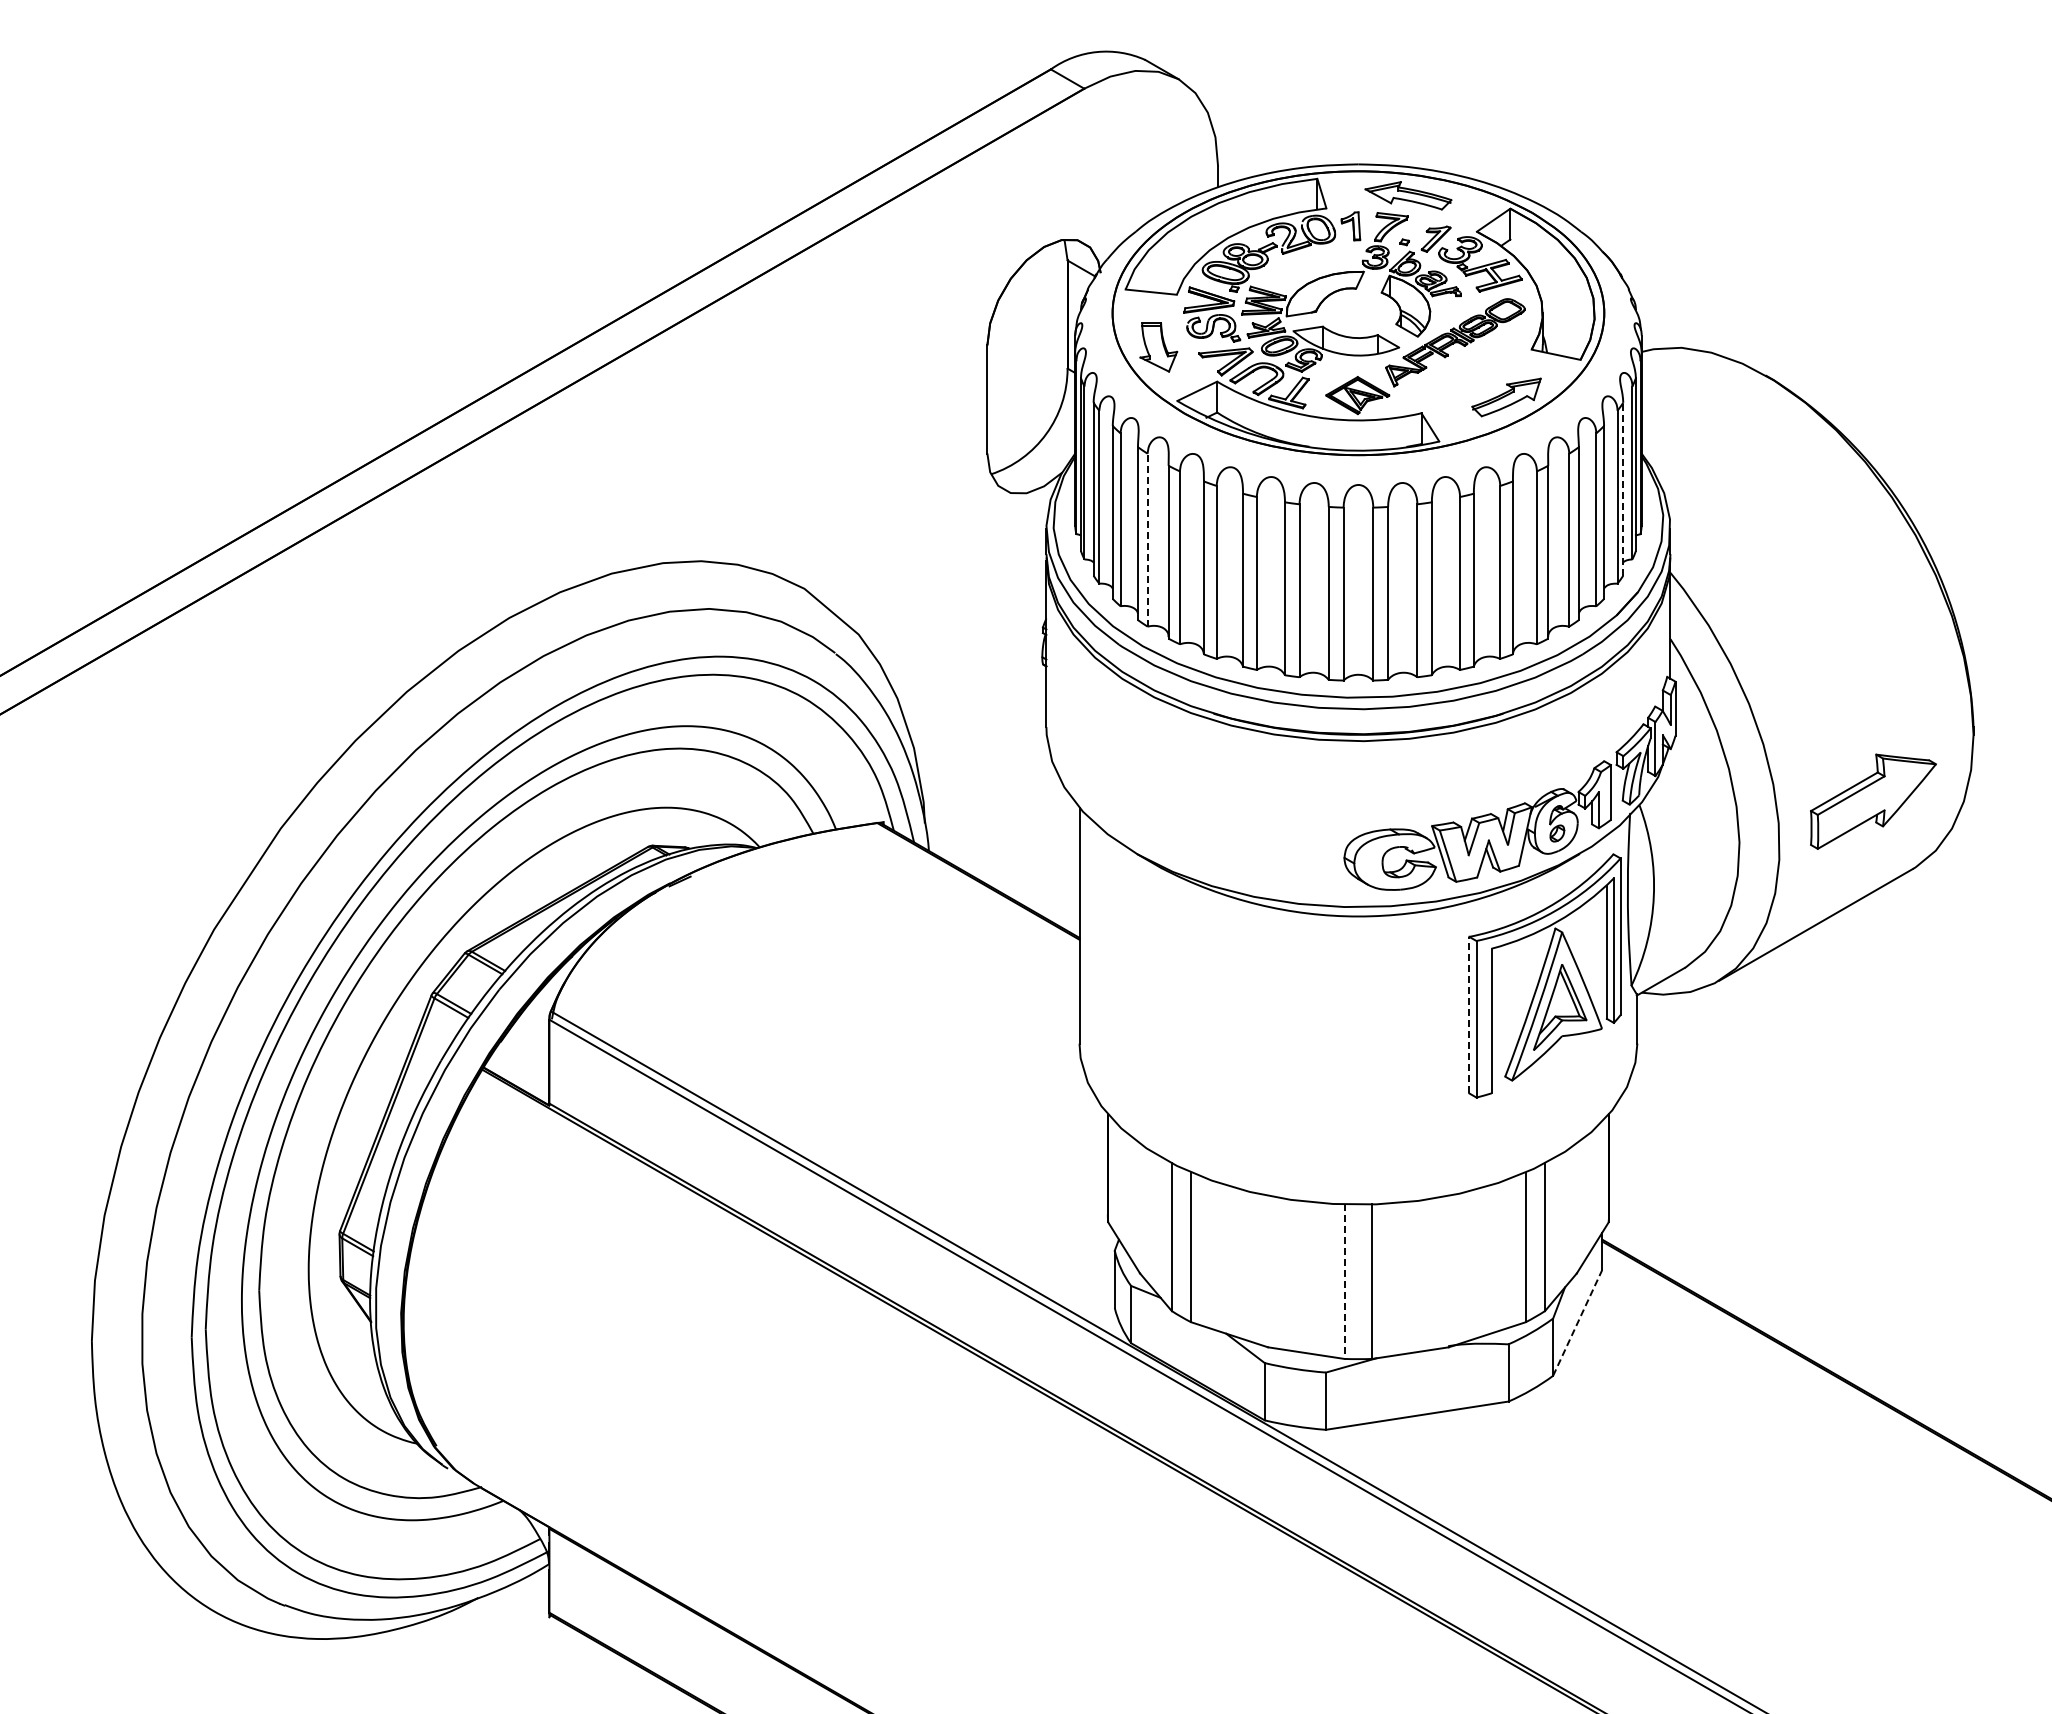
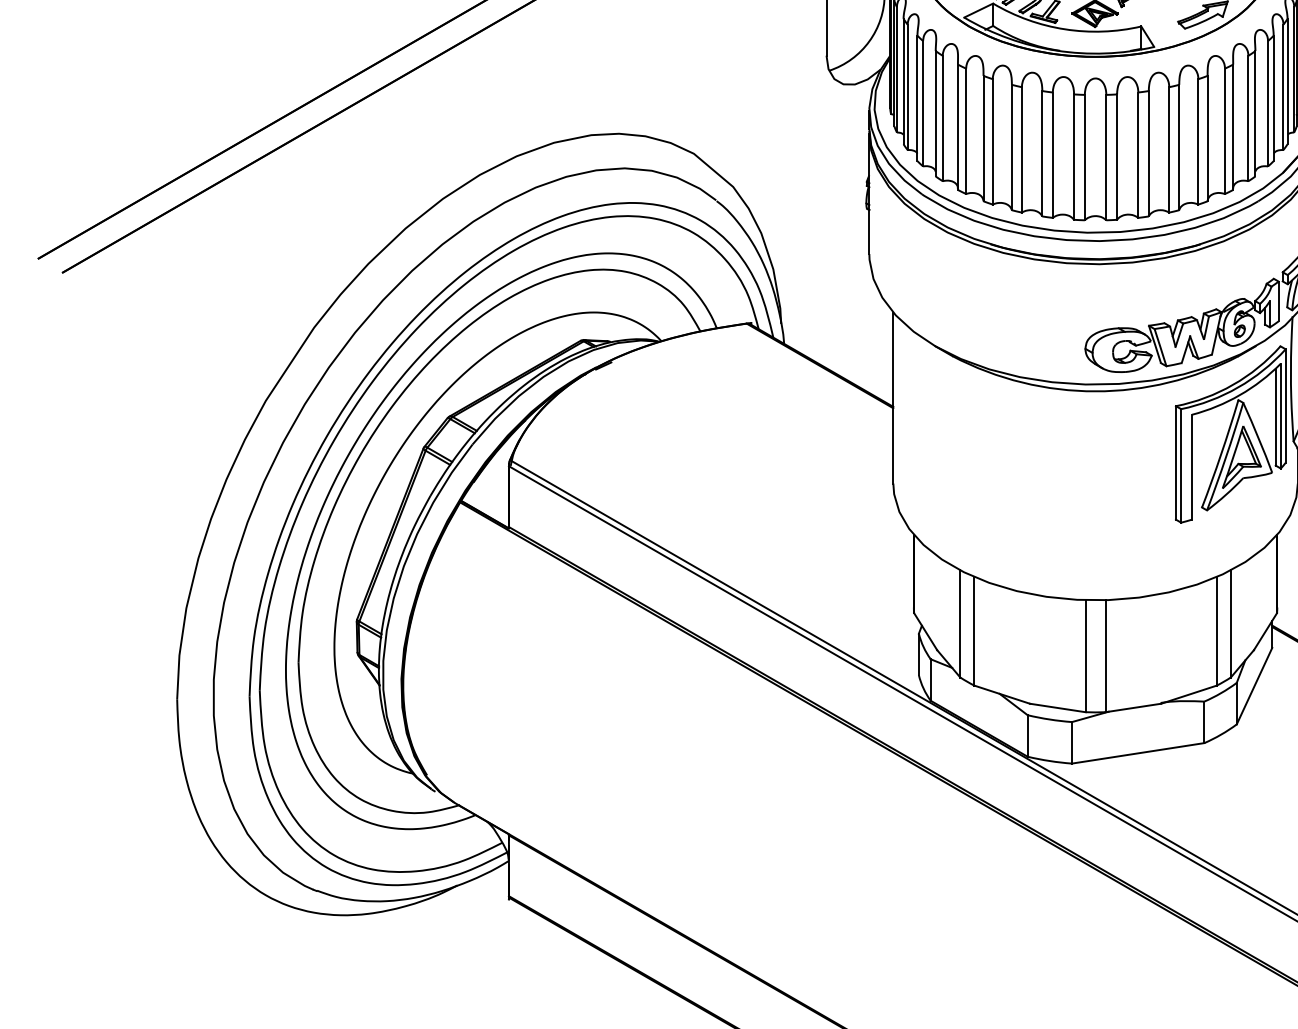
line: (1623, 488) -> (1287, 81), dashed -> solid
line: (1147, 539) -> (942, 118), dashed -> solid
line: (1469, 1014) -> (1176, 462), dashed -> solid
line: (1344, 1282) -> (1085, 656), dashed -> solid
line: (1577, 1322) -> (1254, 685), dashed -> solid

